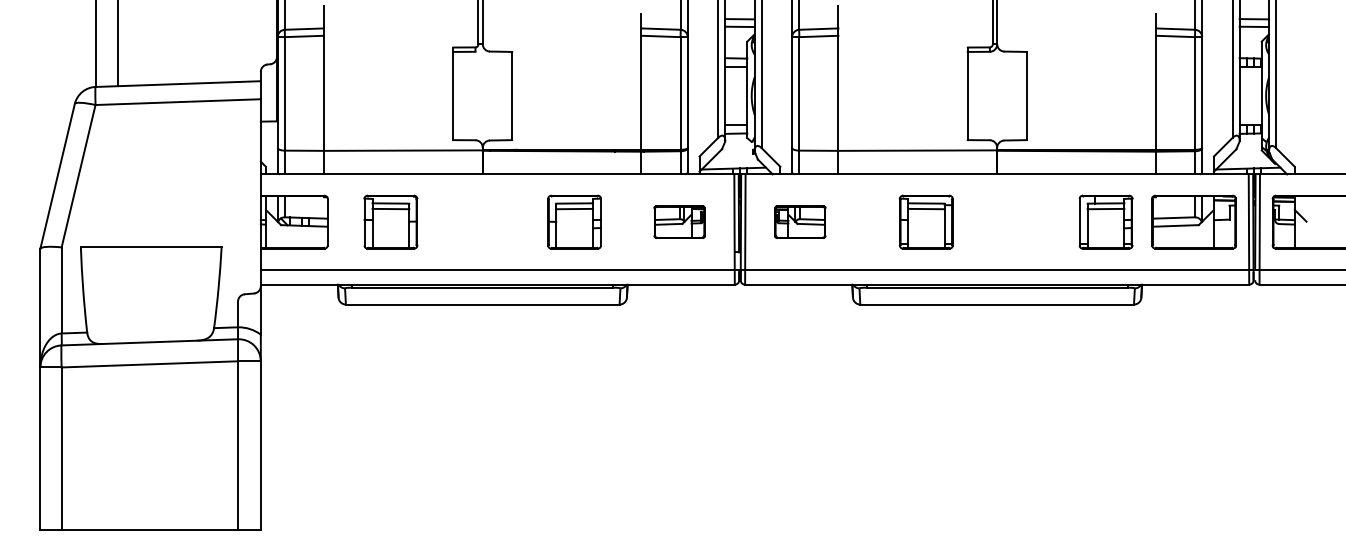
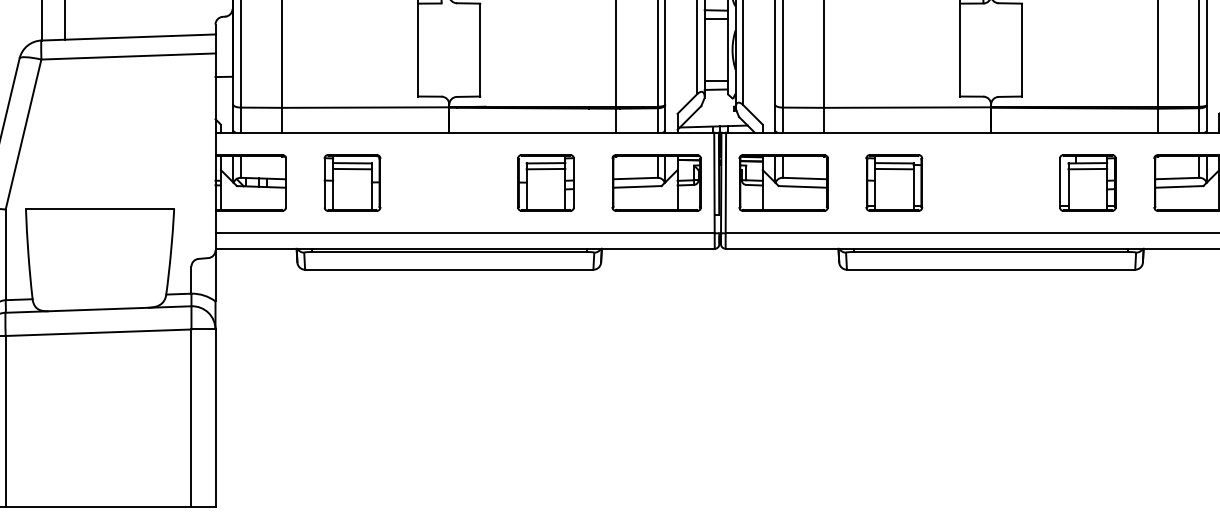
part: (679, 221) -> (656, 182), size x1.67
part: (800, 221) -> (783, 182), size x1.67
part: (925, 221) -> (893, 182), moved
part: (1105, 221) -> (1087, 182), moved

